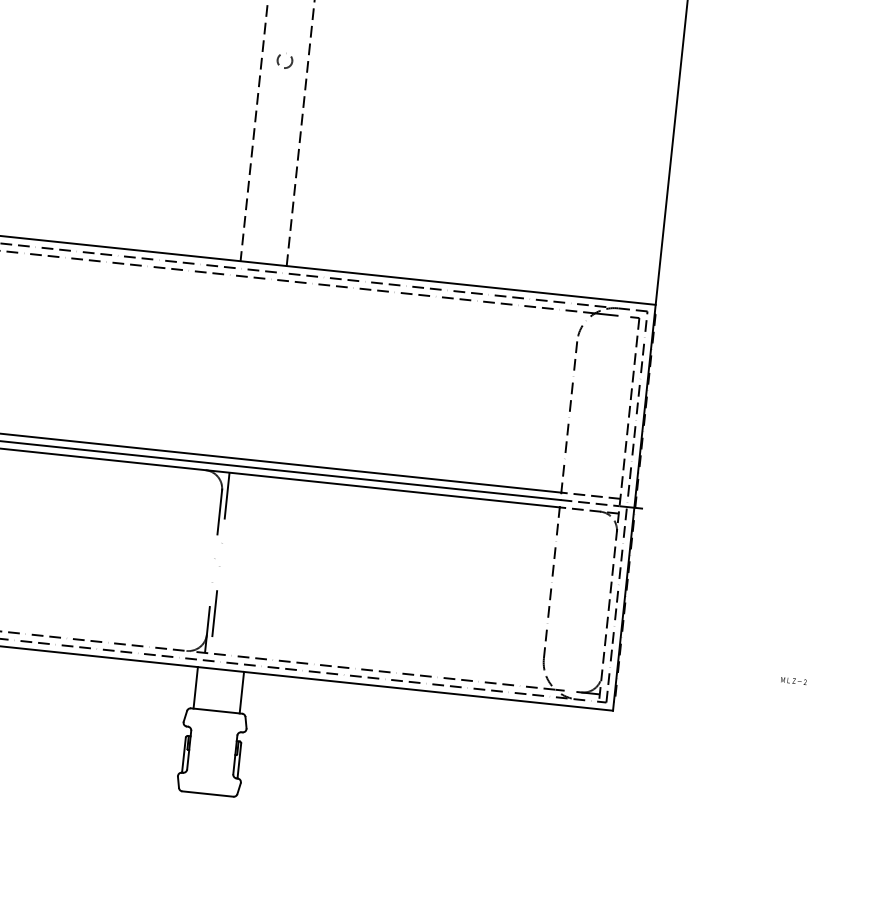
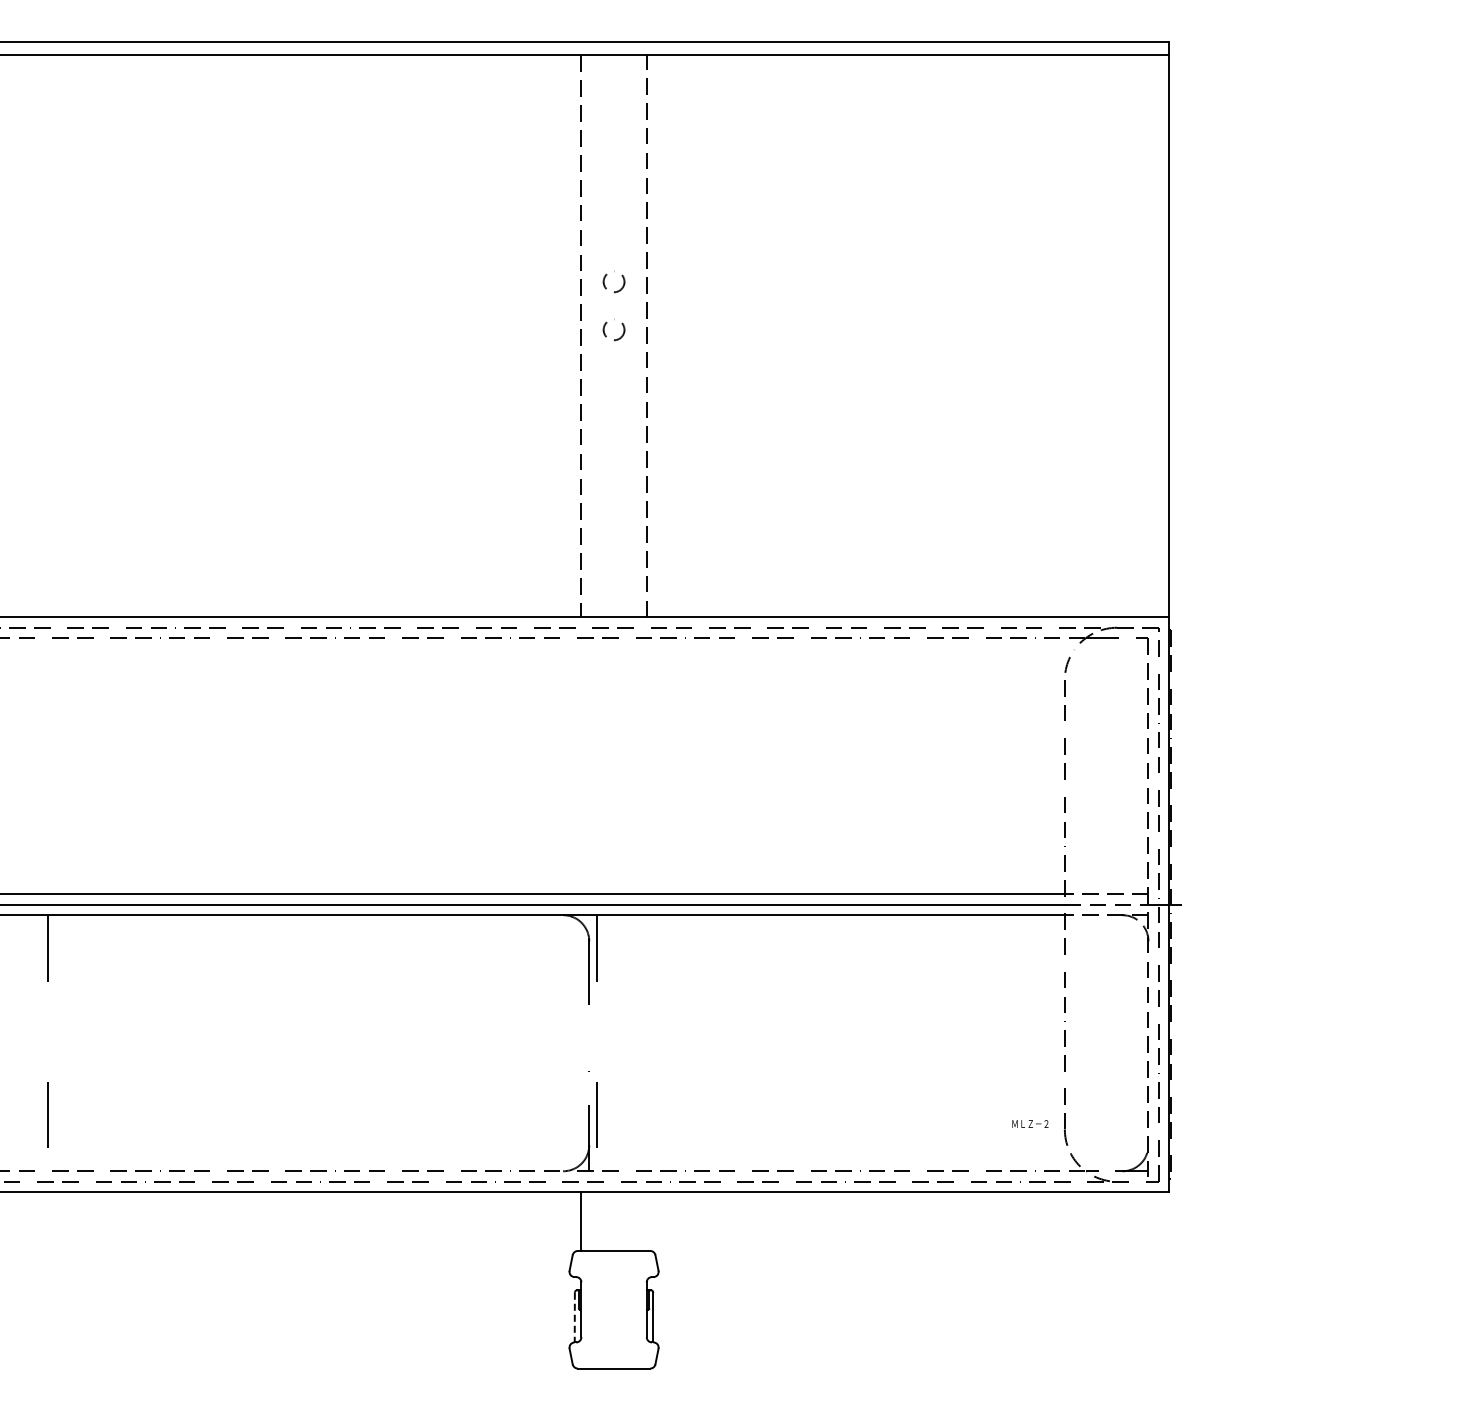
circle: (288, 26) -> (613, 281), added
text: (794, 680) -> (1030, 1123), moved
line: (241, 692) -> (646, 1221), removed
line: (183, 755) -> (574, 1317), solid -> dashed

